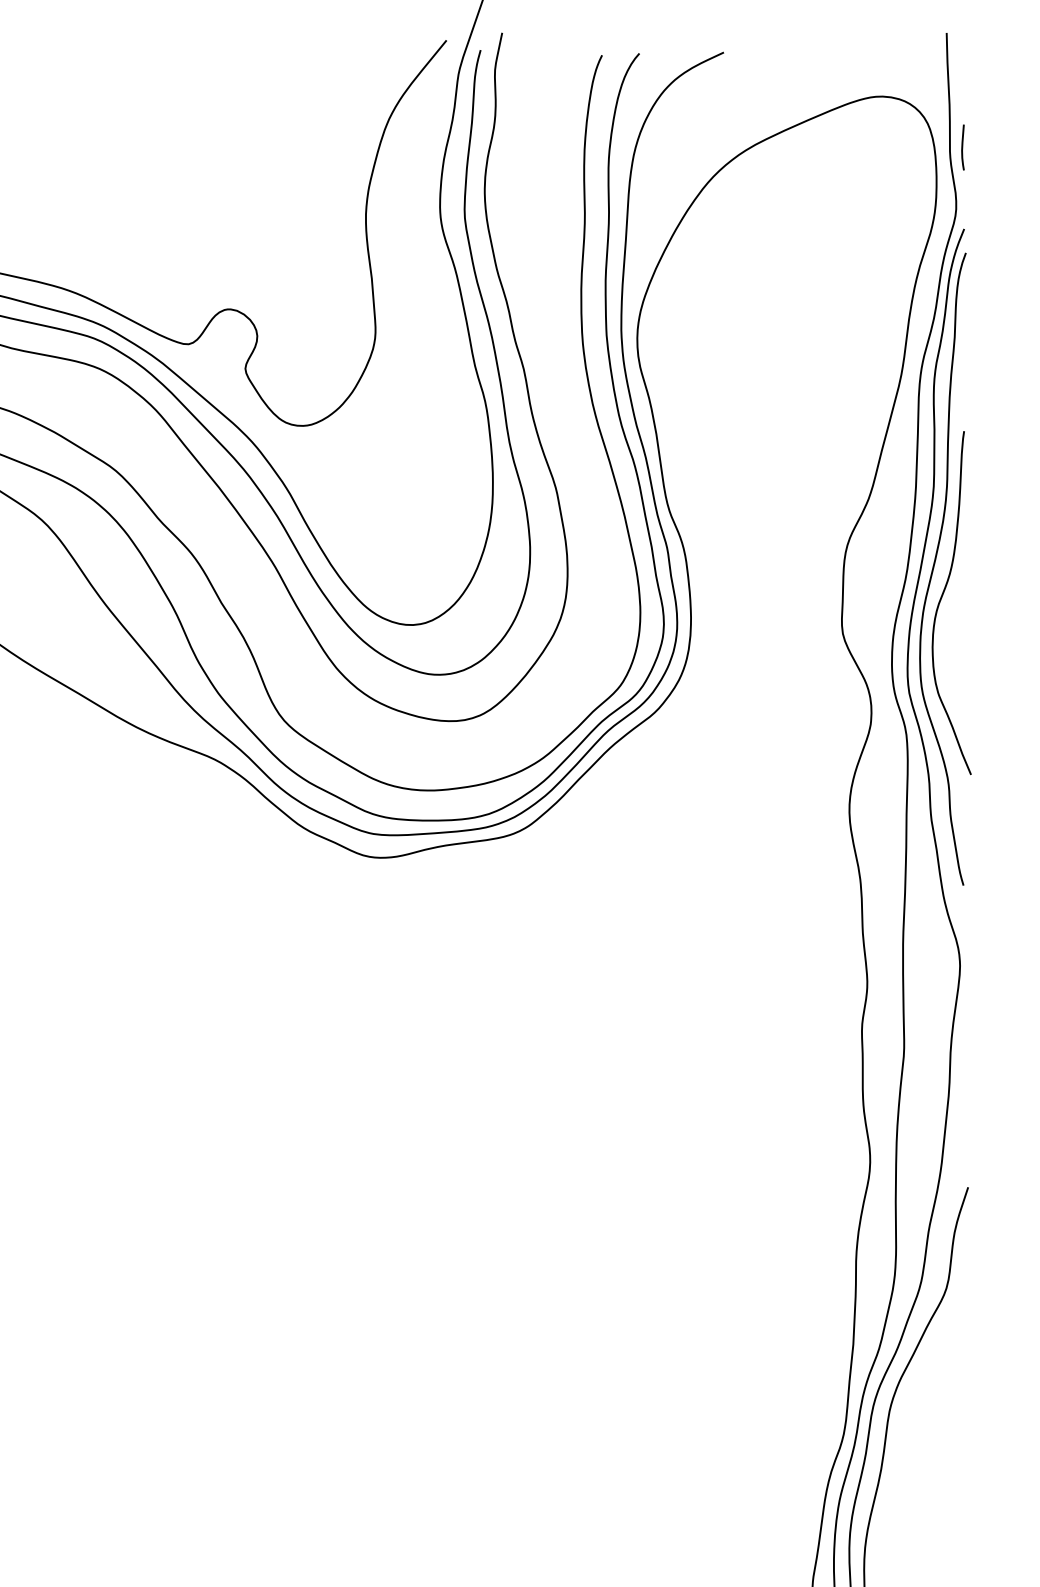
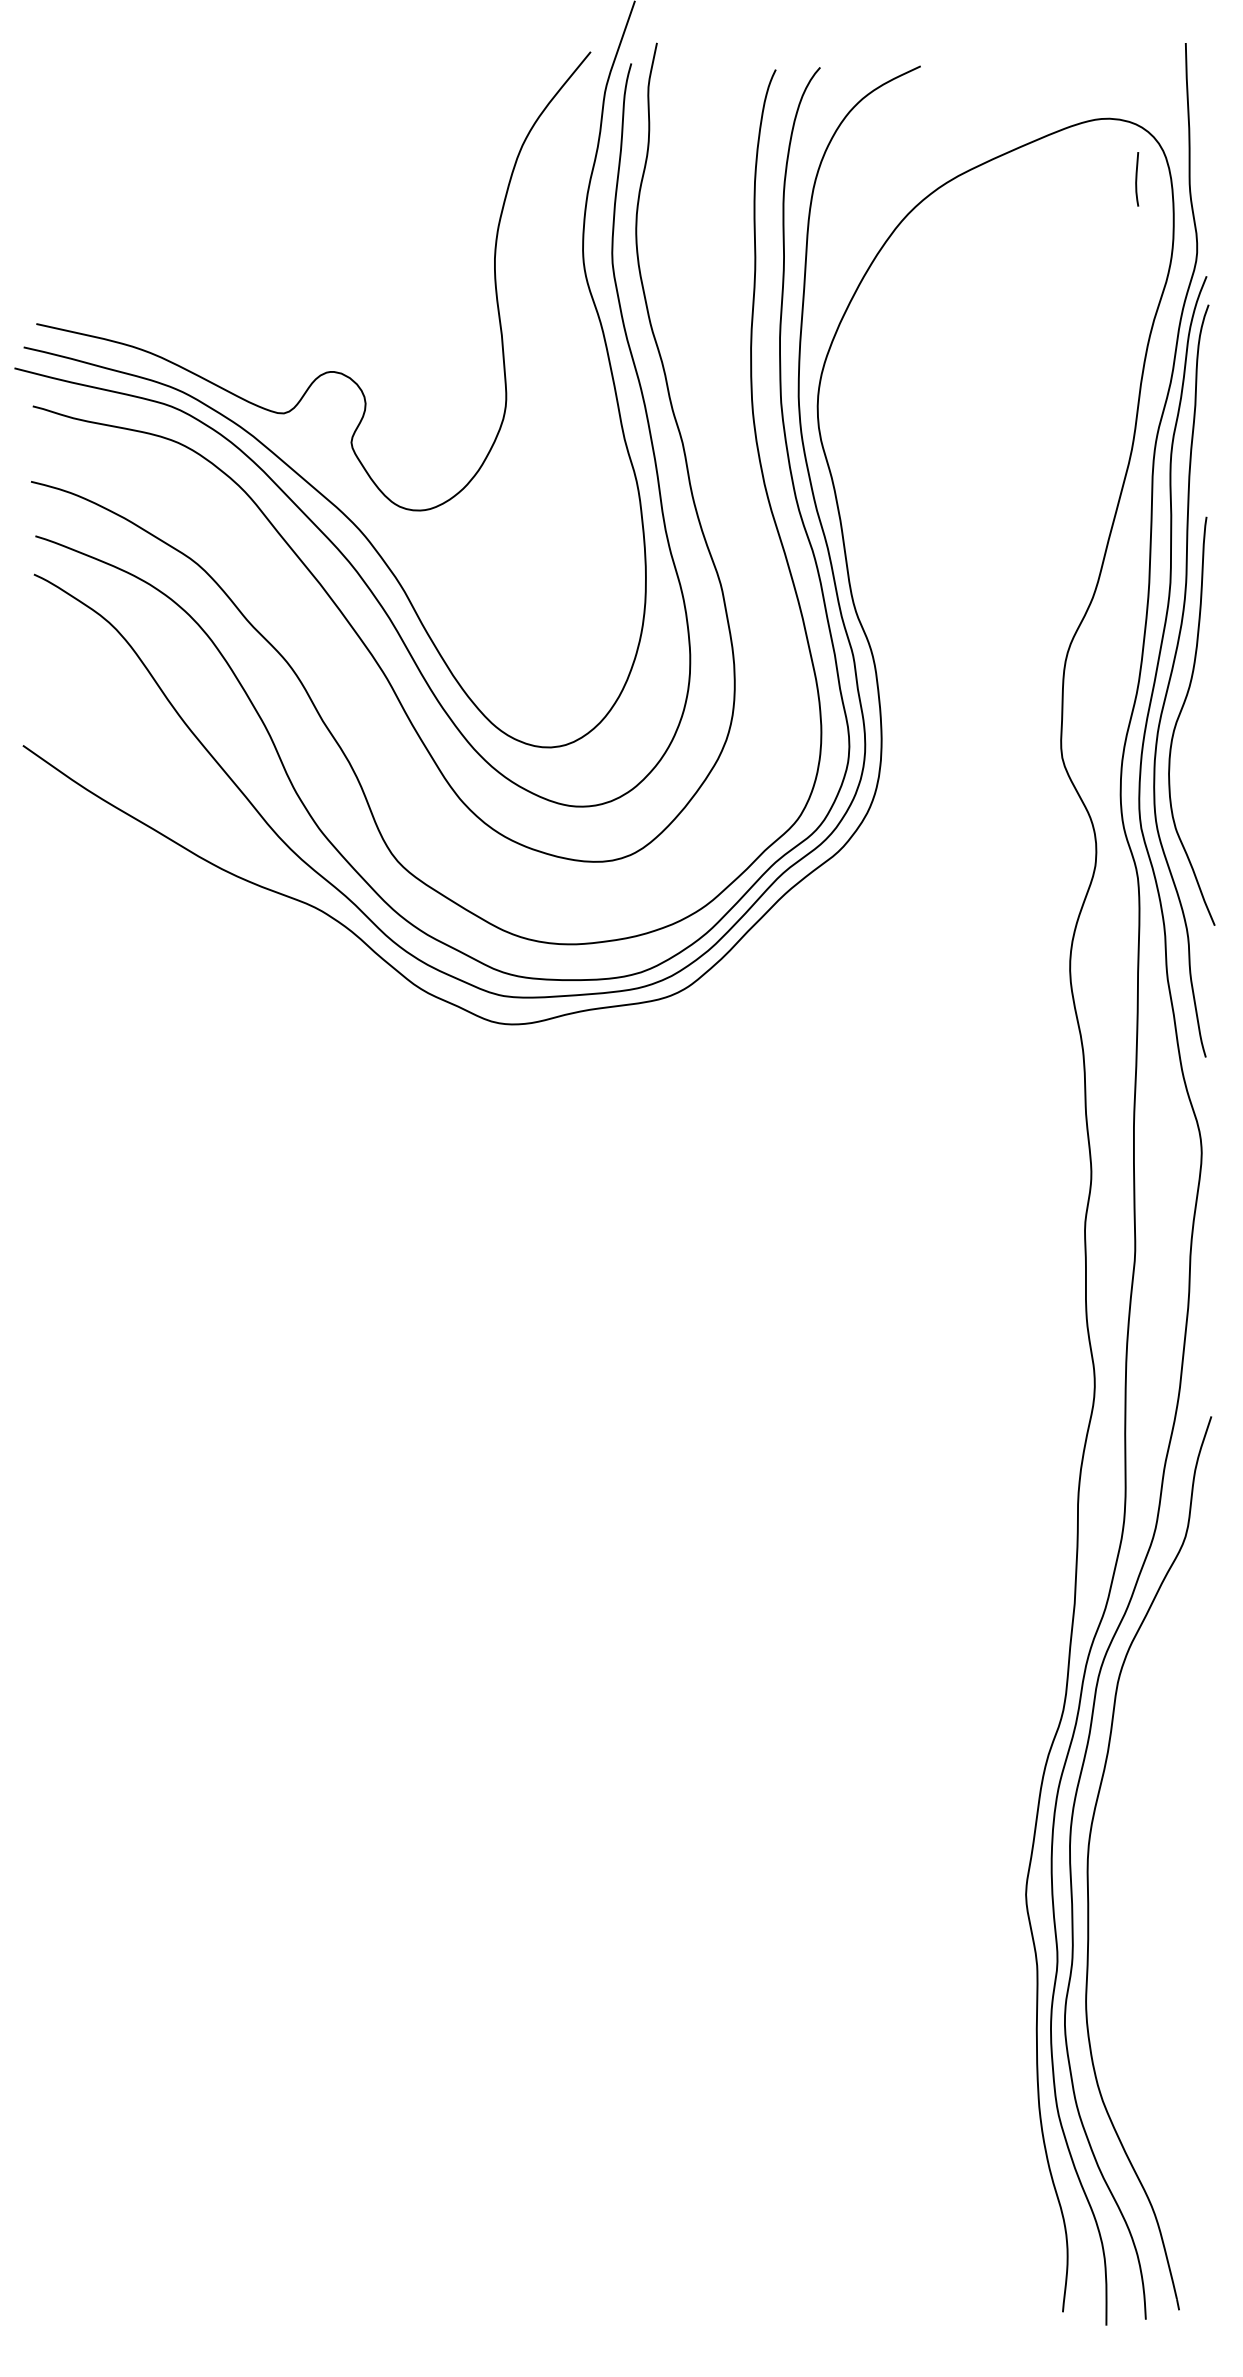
curve: (963, 147) -> (1137, 179), moved

